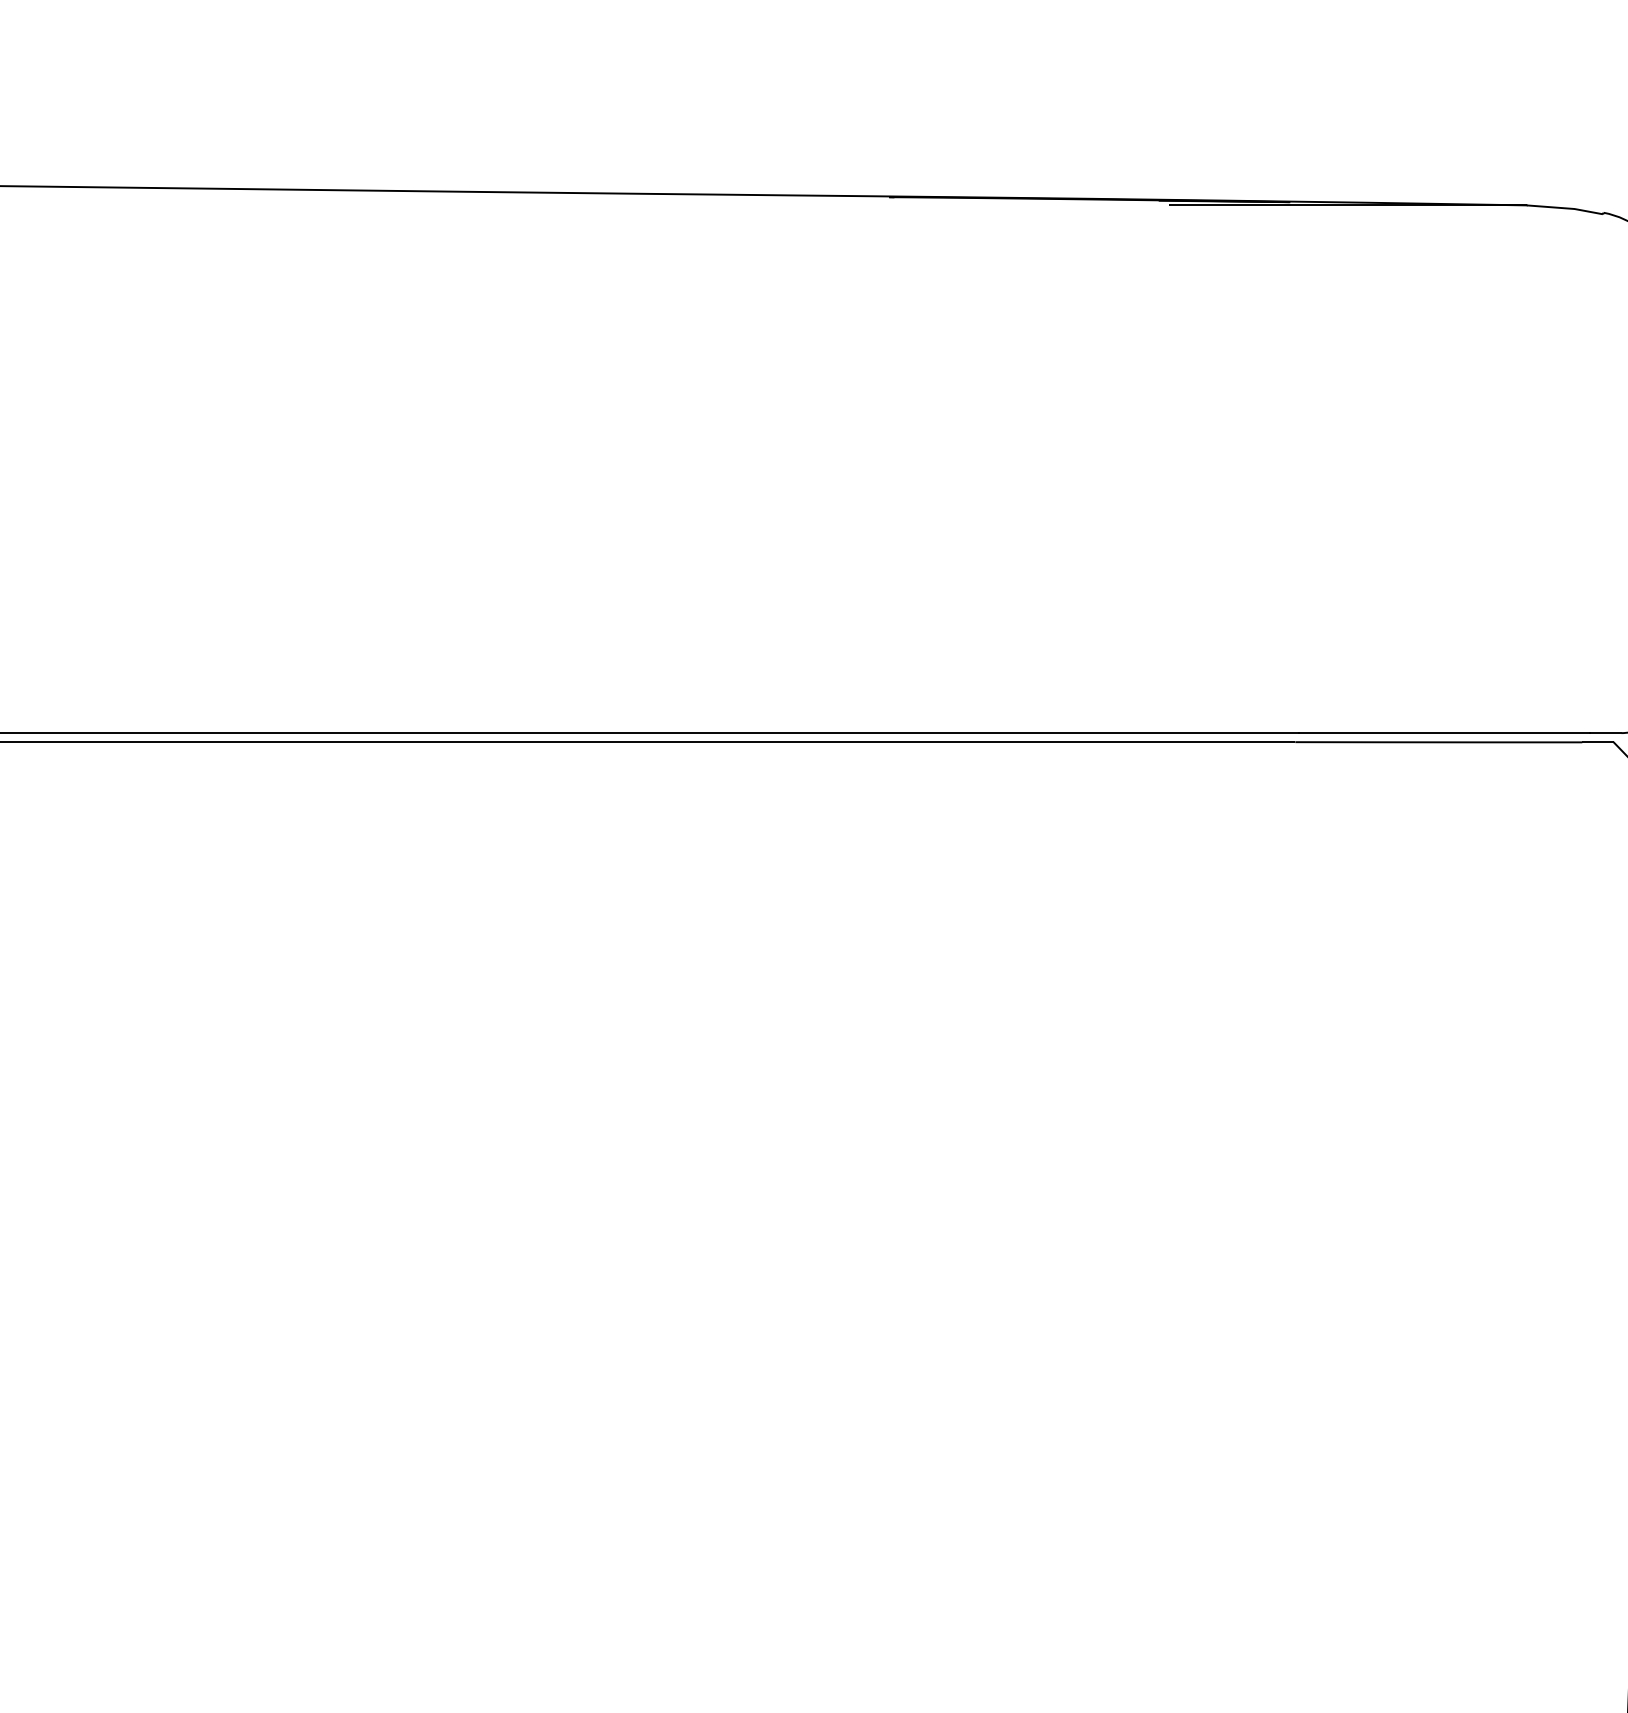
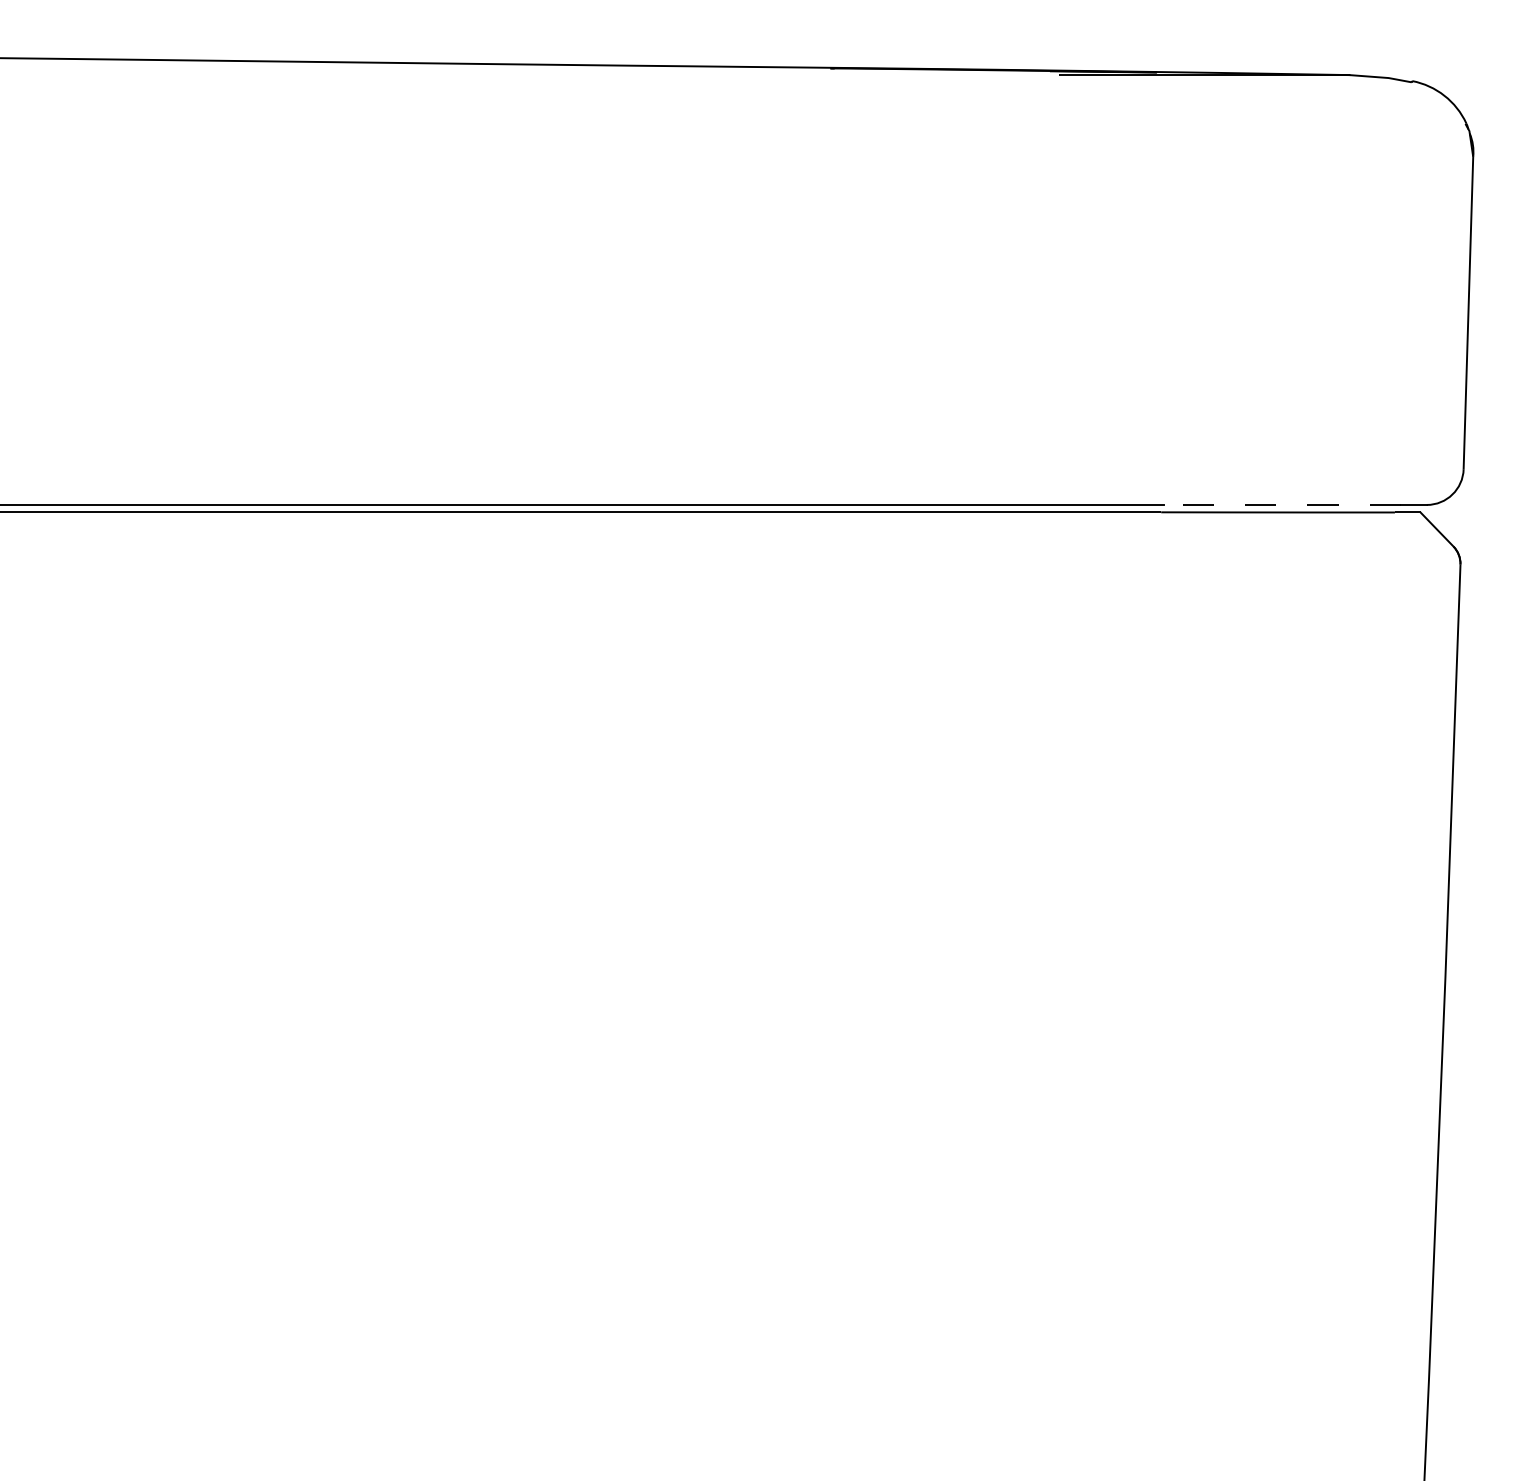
line: (1444, 732) -> (1282, 504), solid -> dashed

